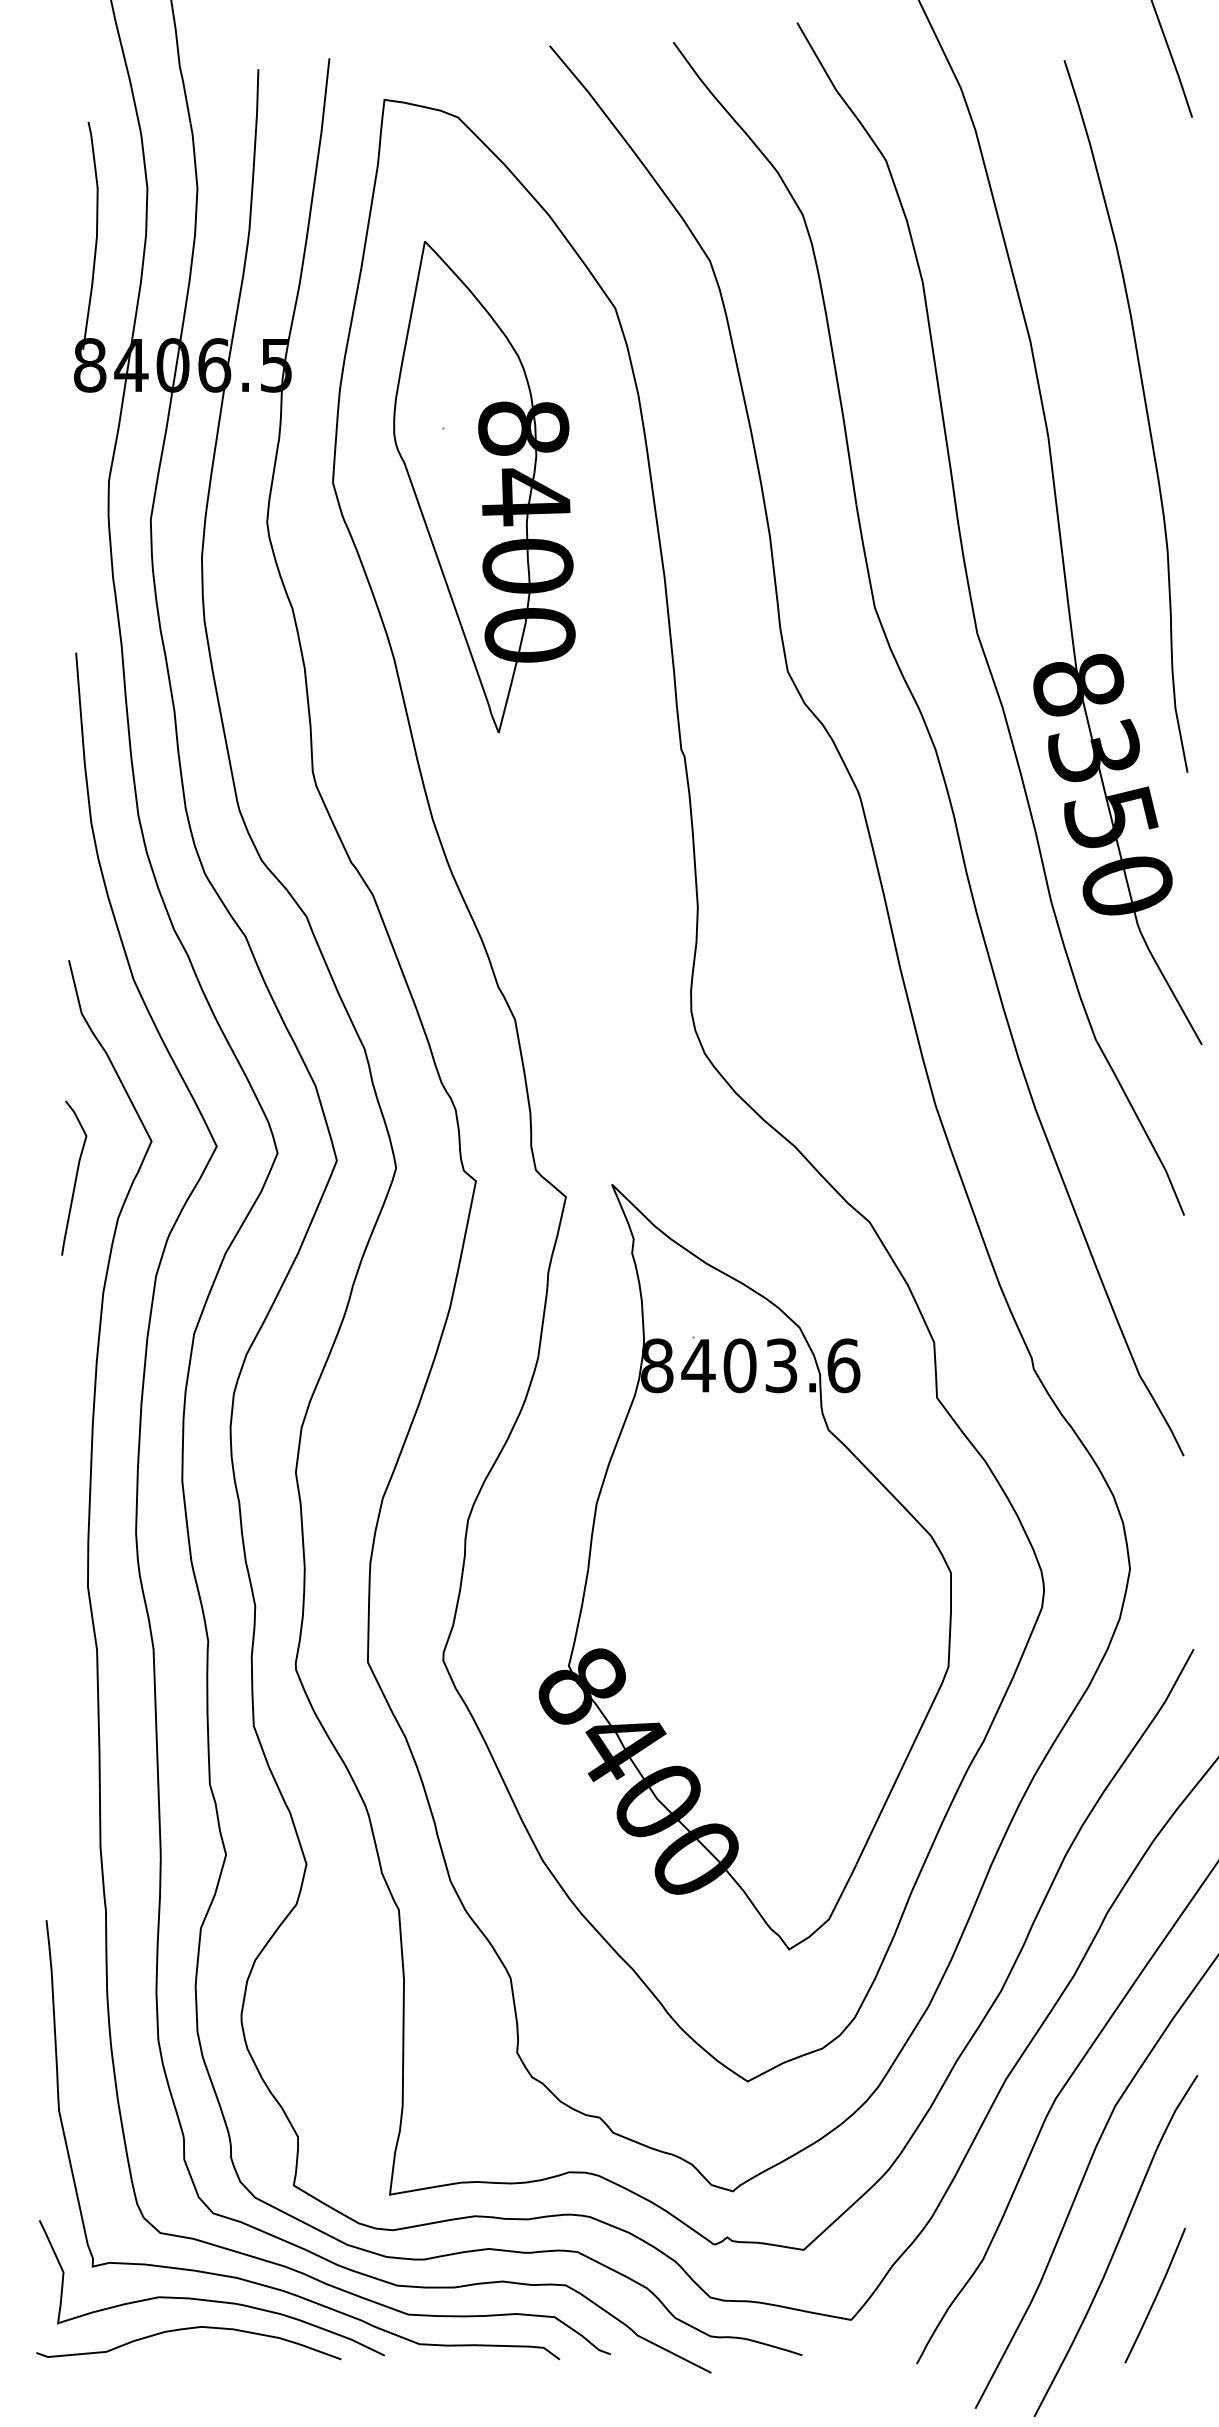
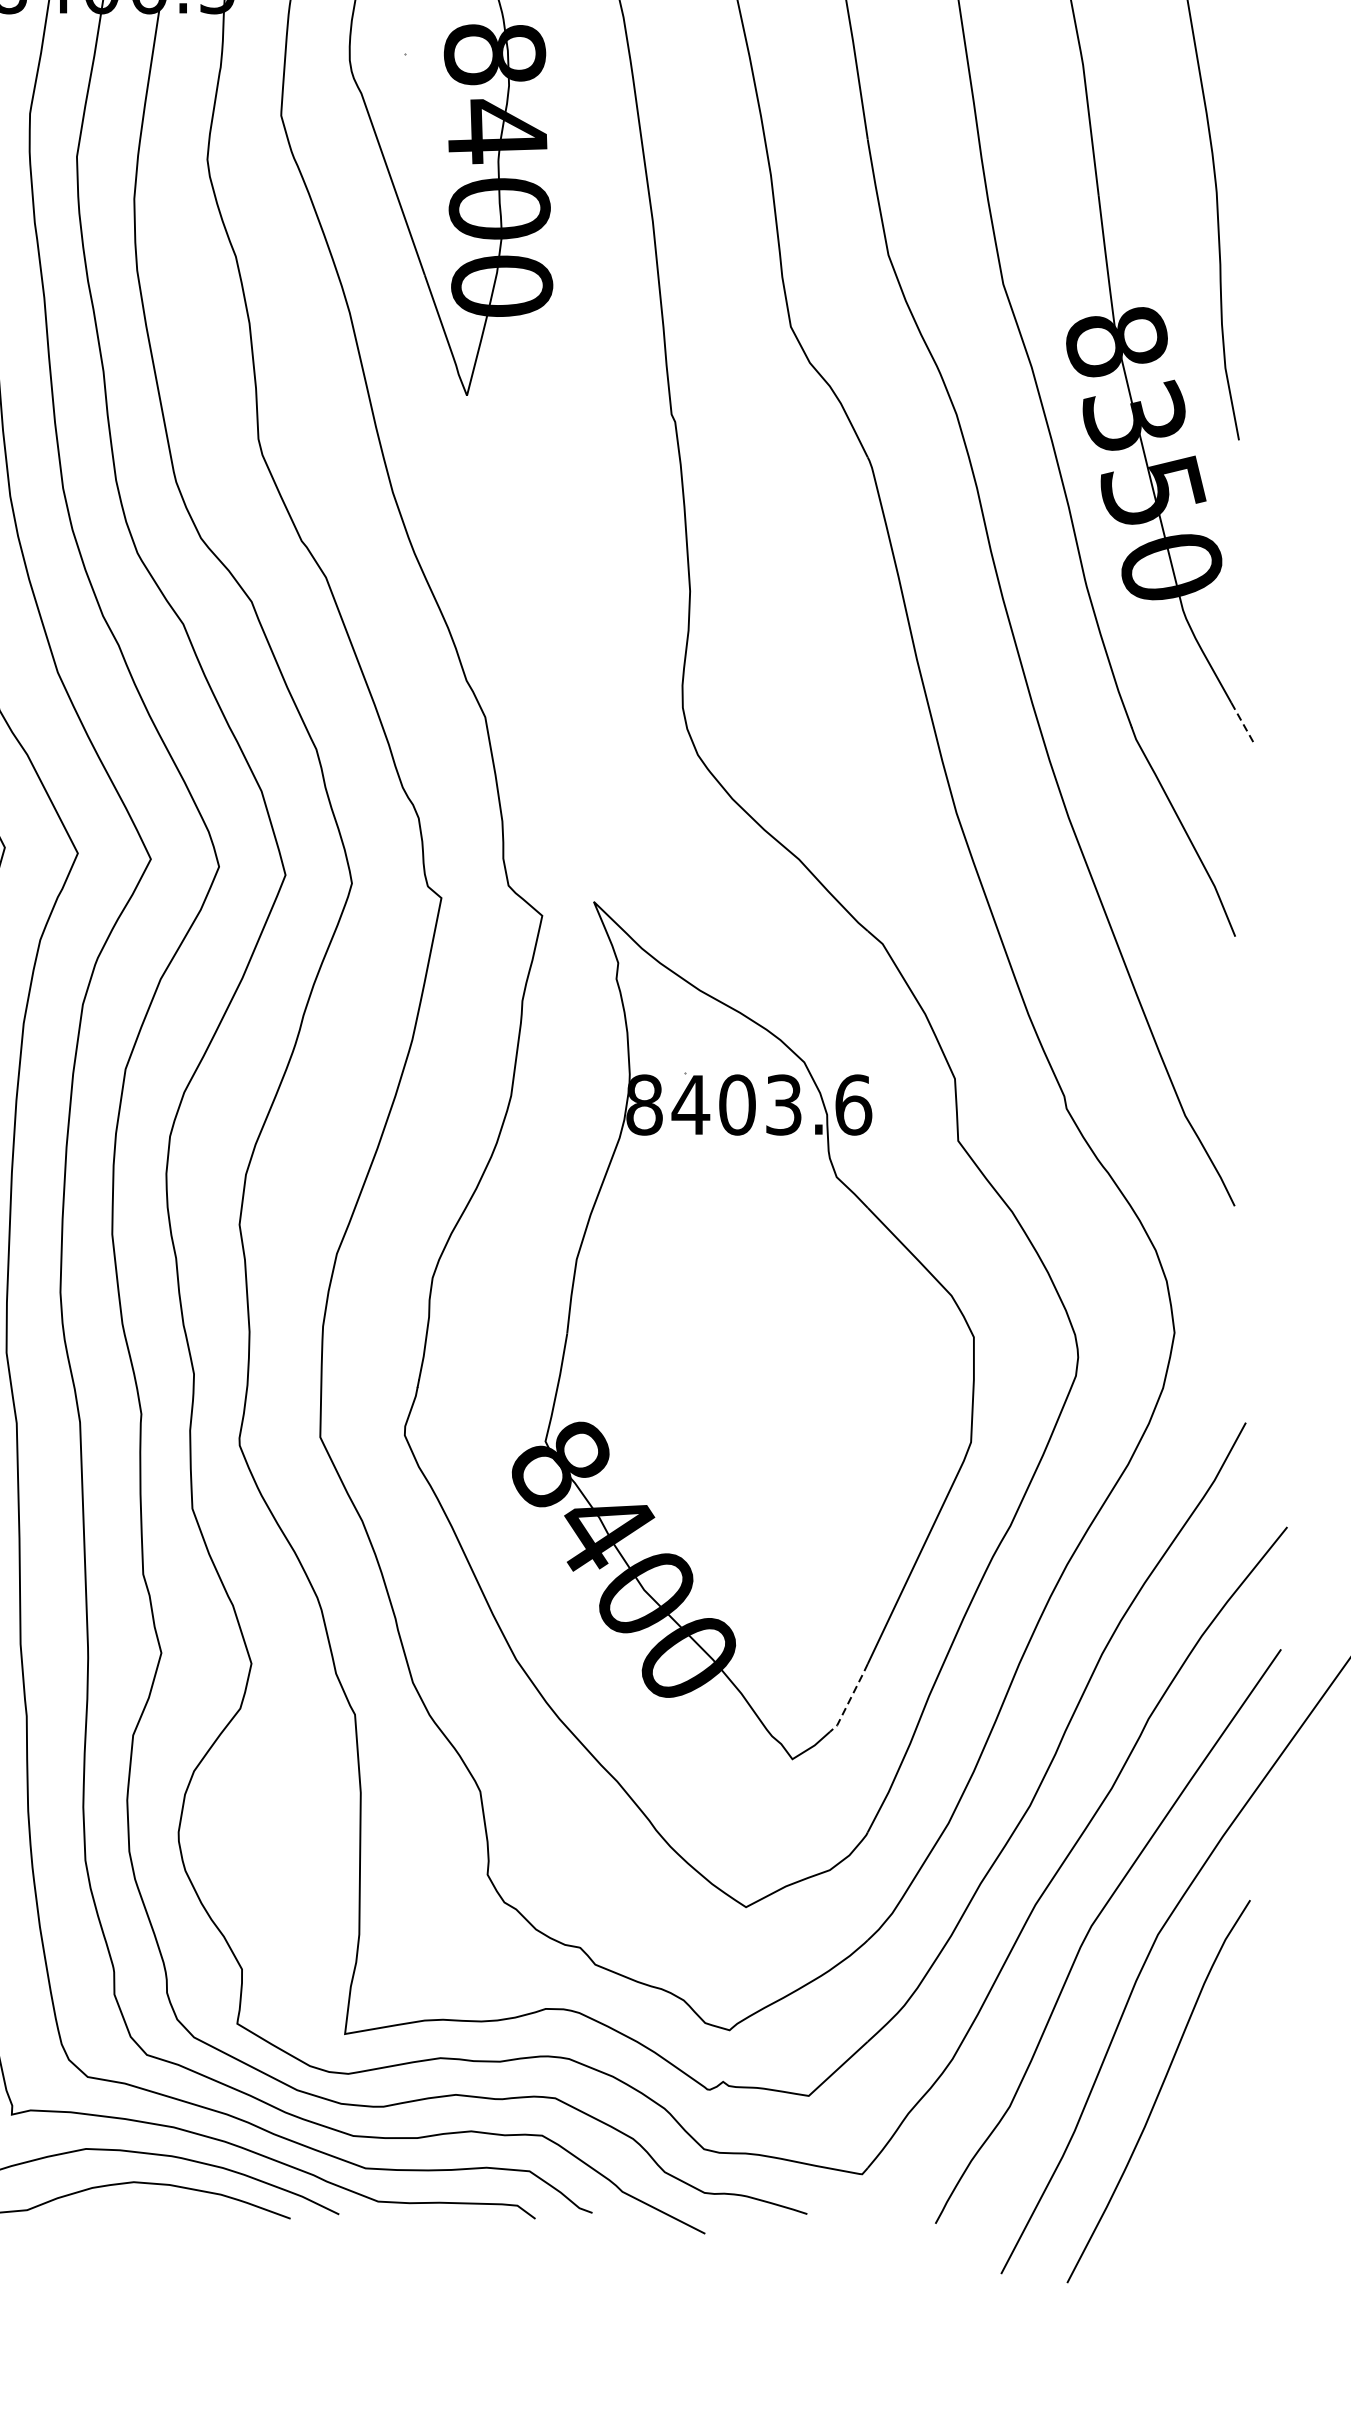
line: (1191, 1026) -> (1243, 724), solid -> dashed
line: (840, 1896) -> (850, 1699), solid -> dashed
line: (1155, 2295) -> (1203, 2147), removed

